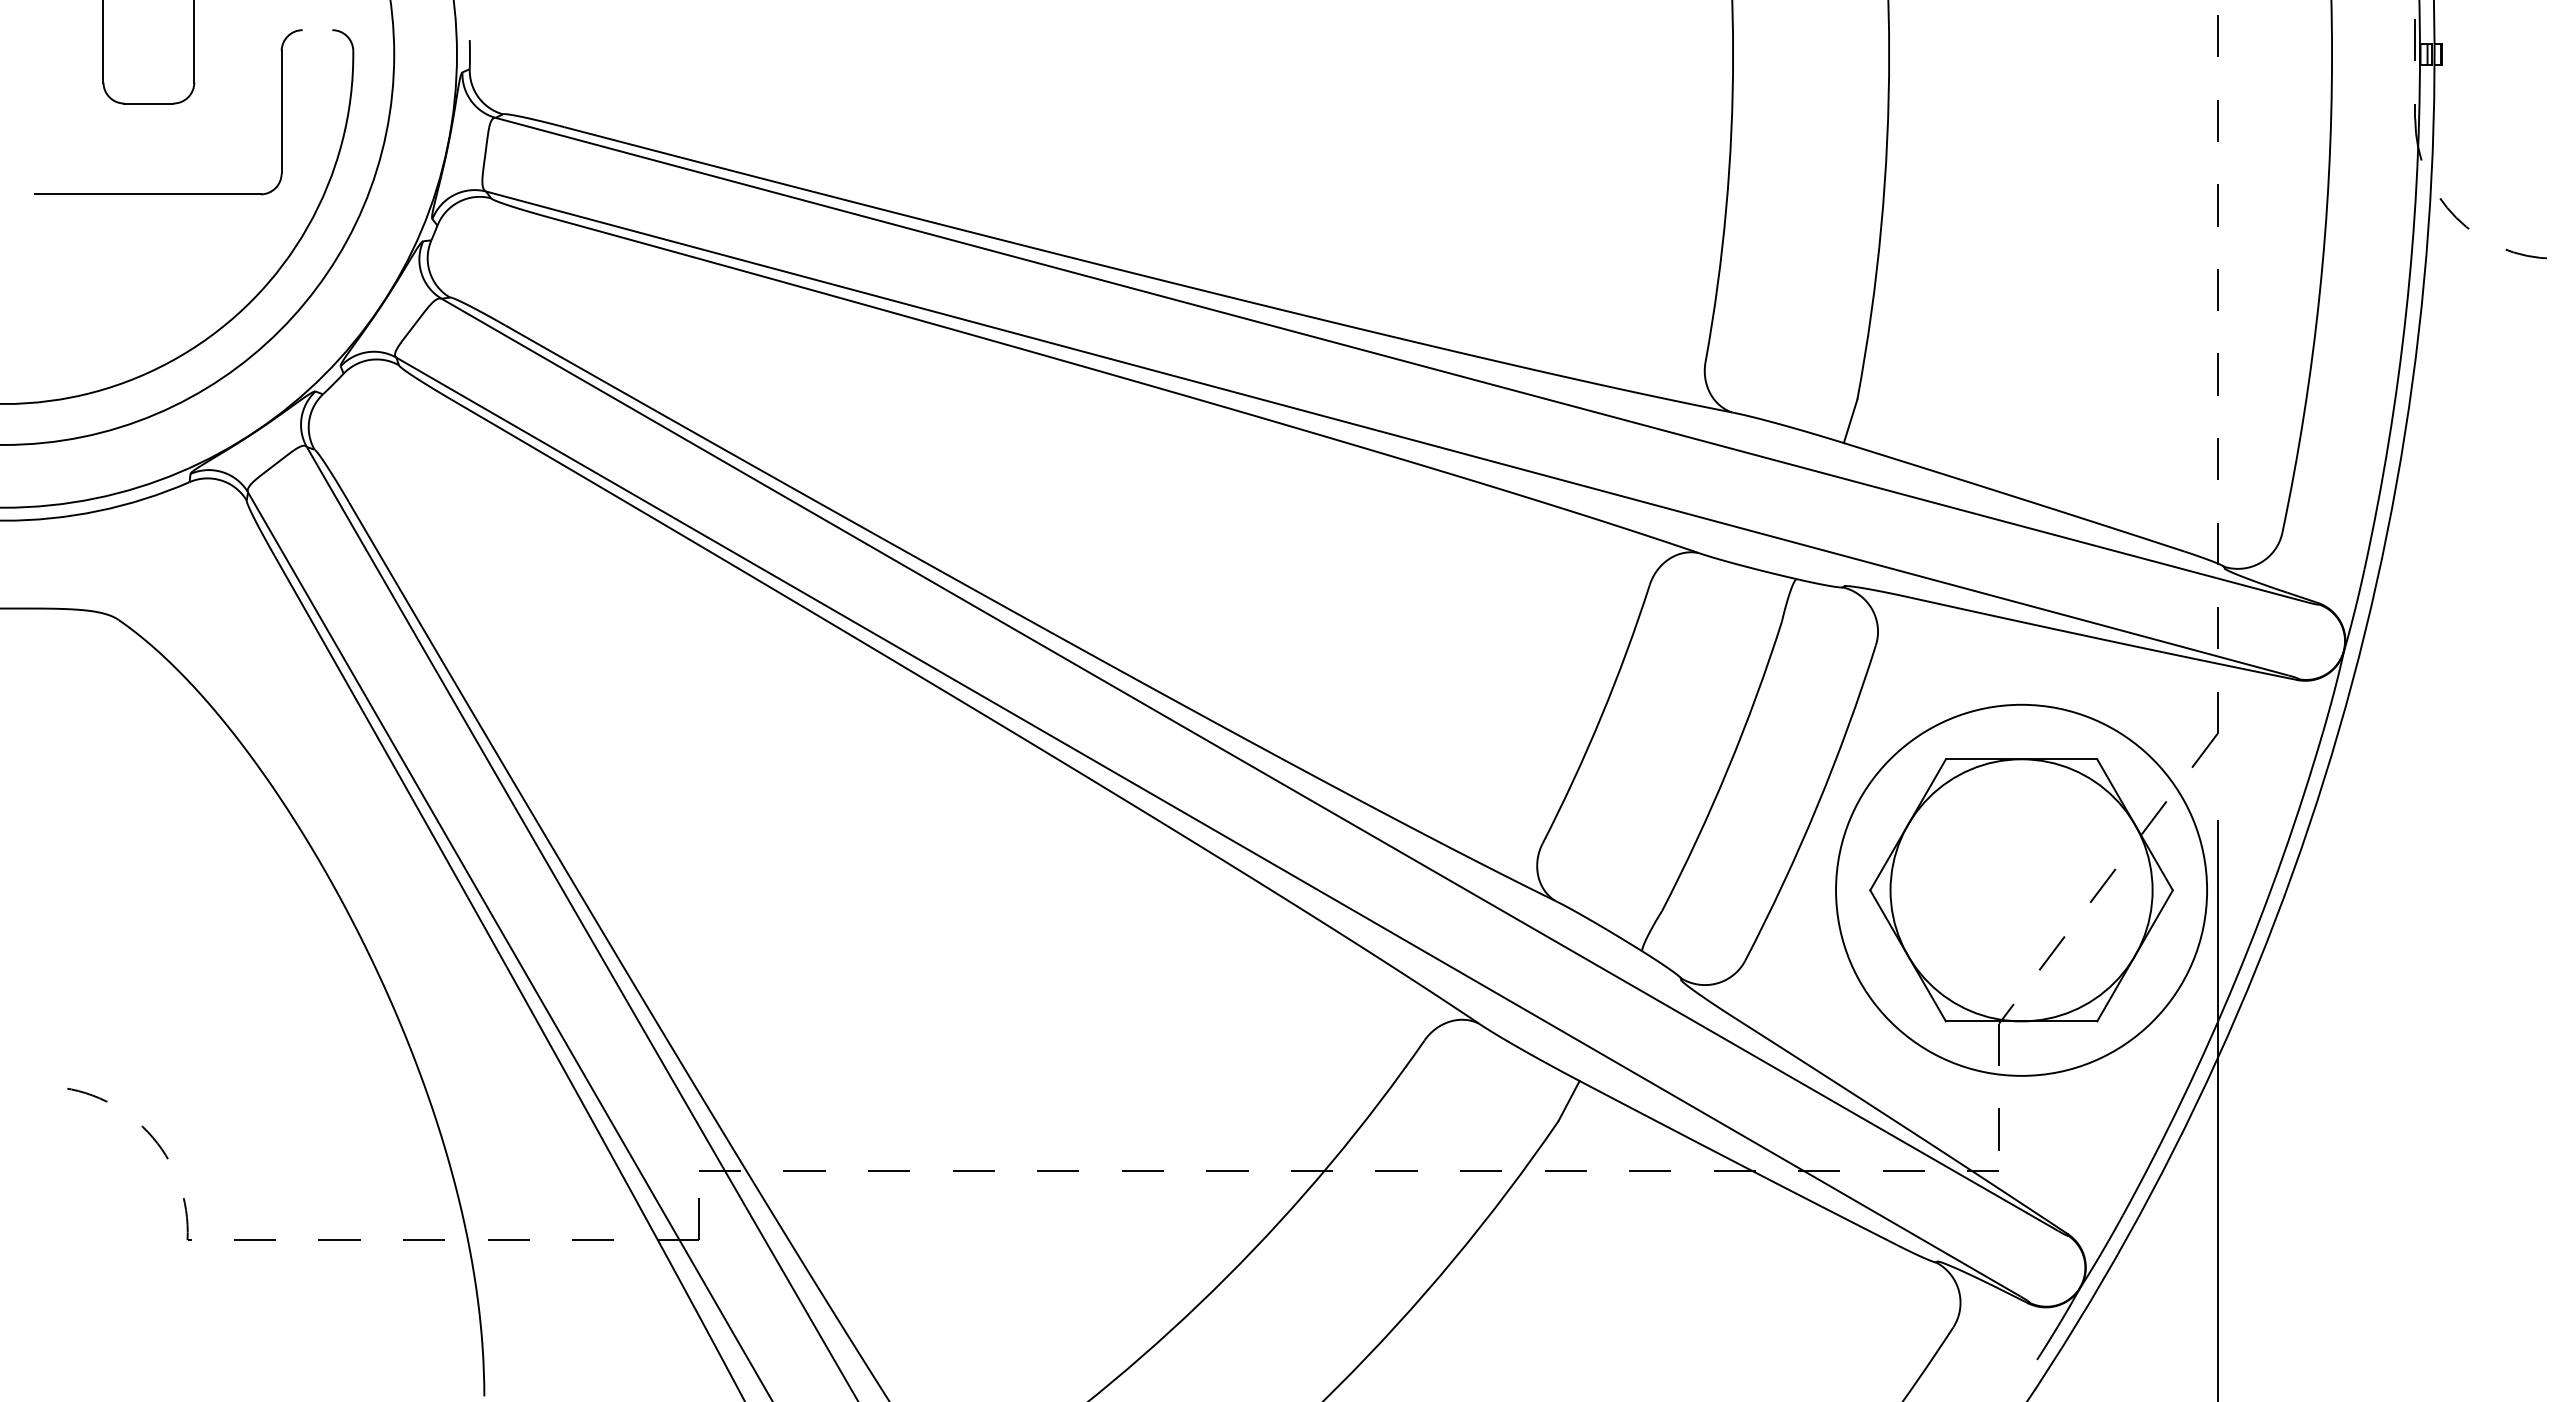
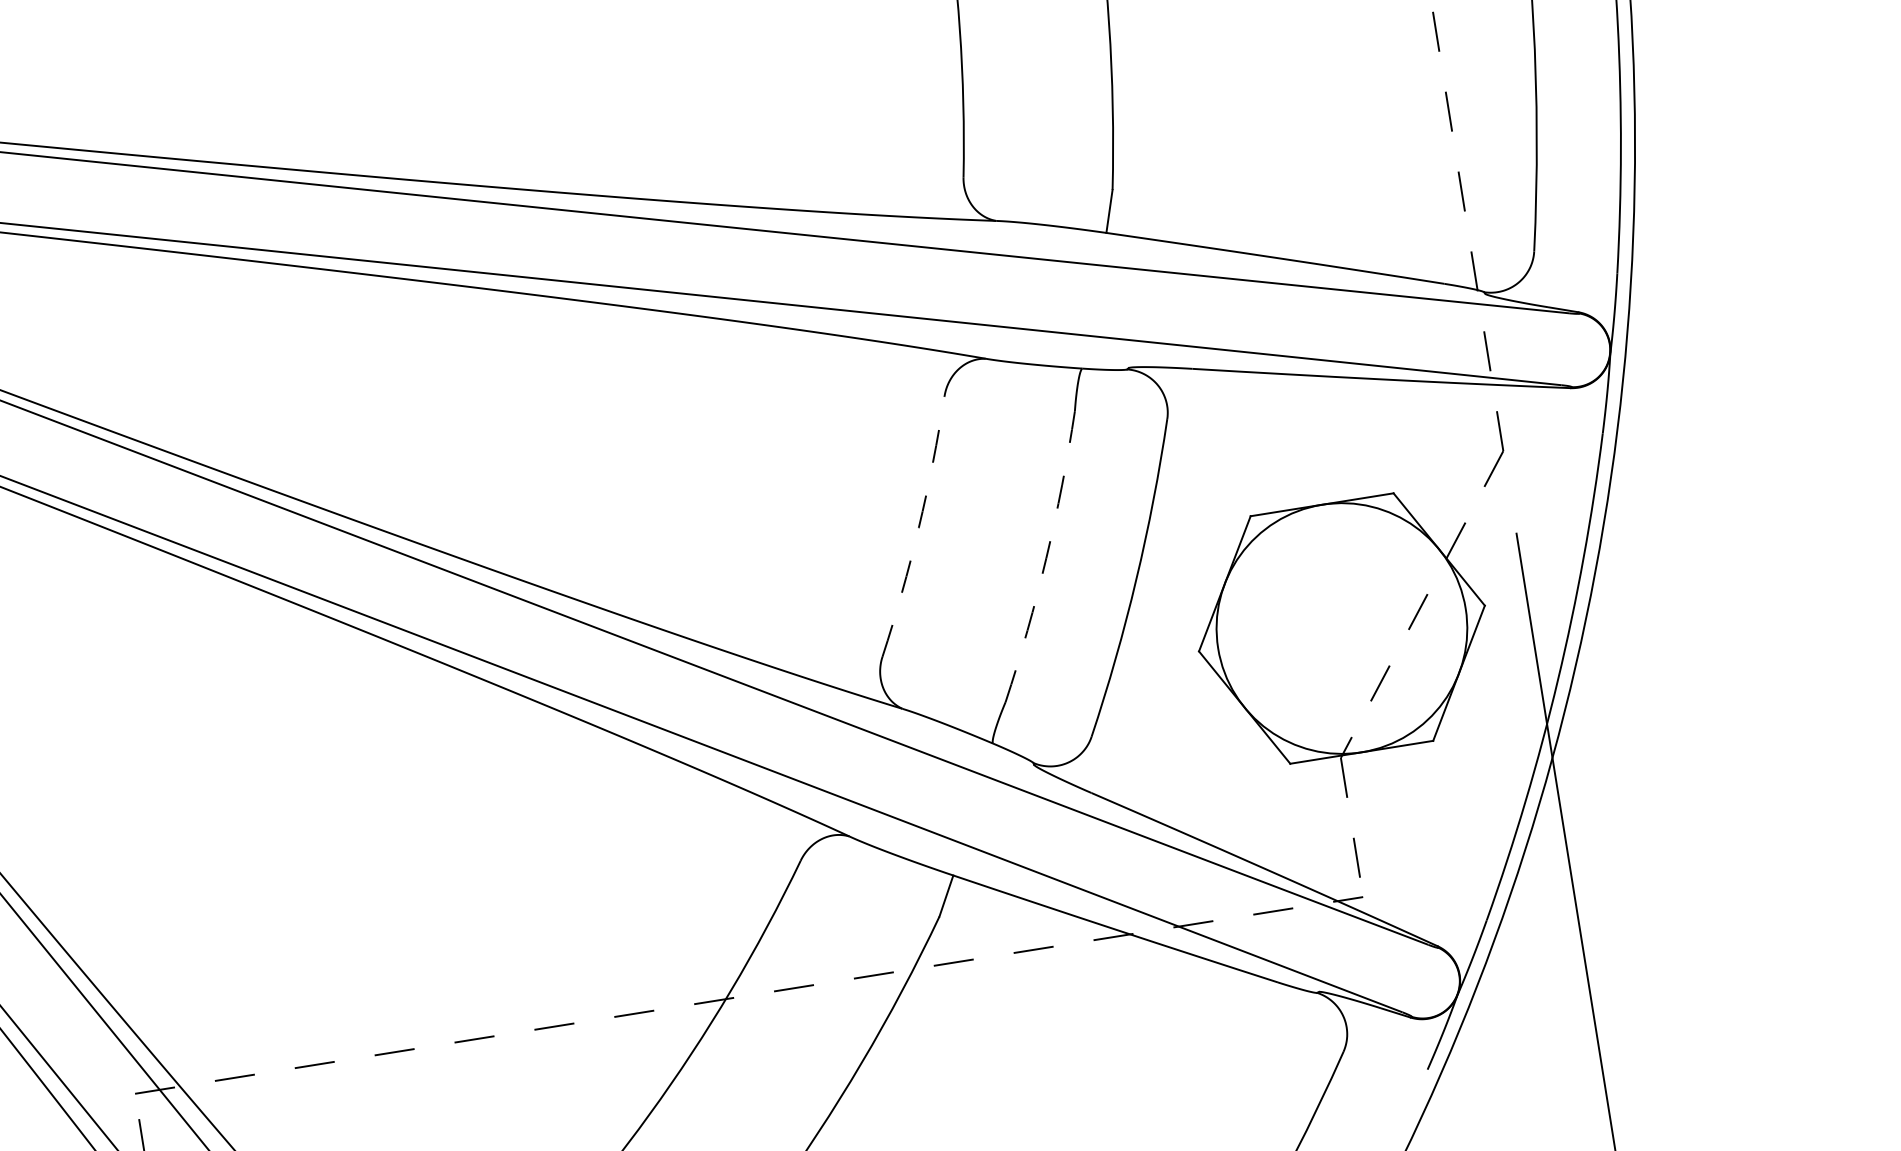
arc: (1601, 716) -> (918, 527), solid -> dashed
arc: (1728, 768) -> (1046, 557), solid -> dashed
circle: (2021, 889) -> (1341, 627), removed

